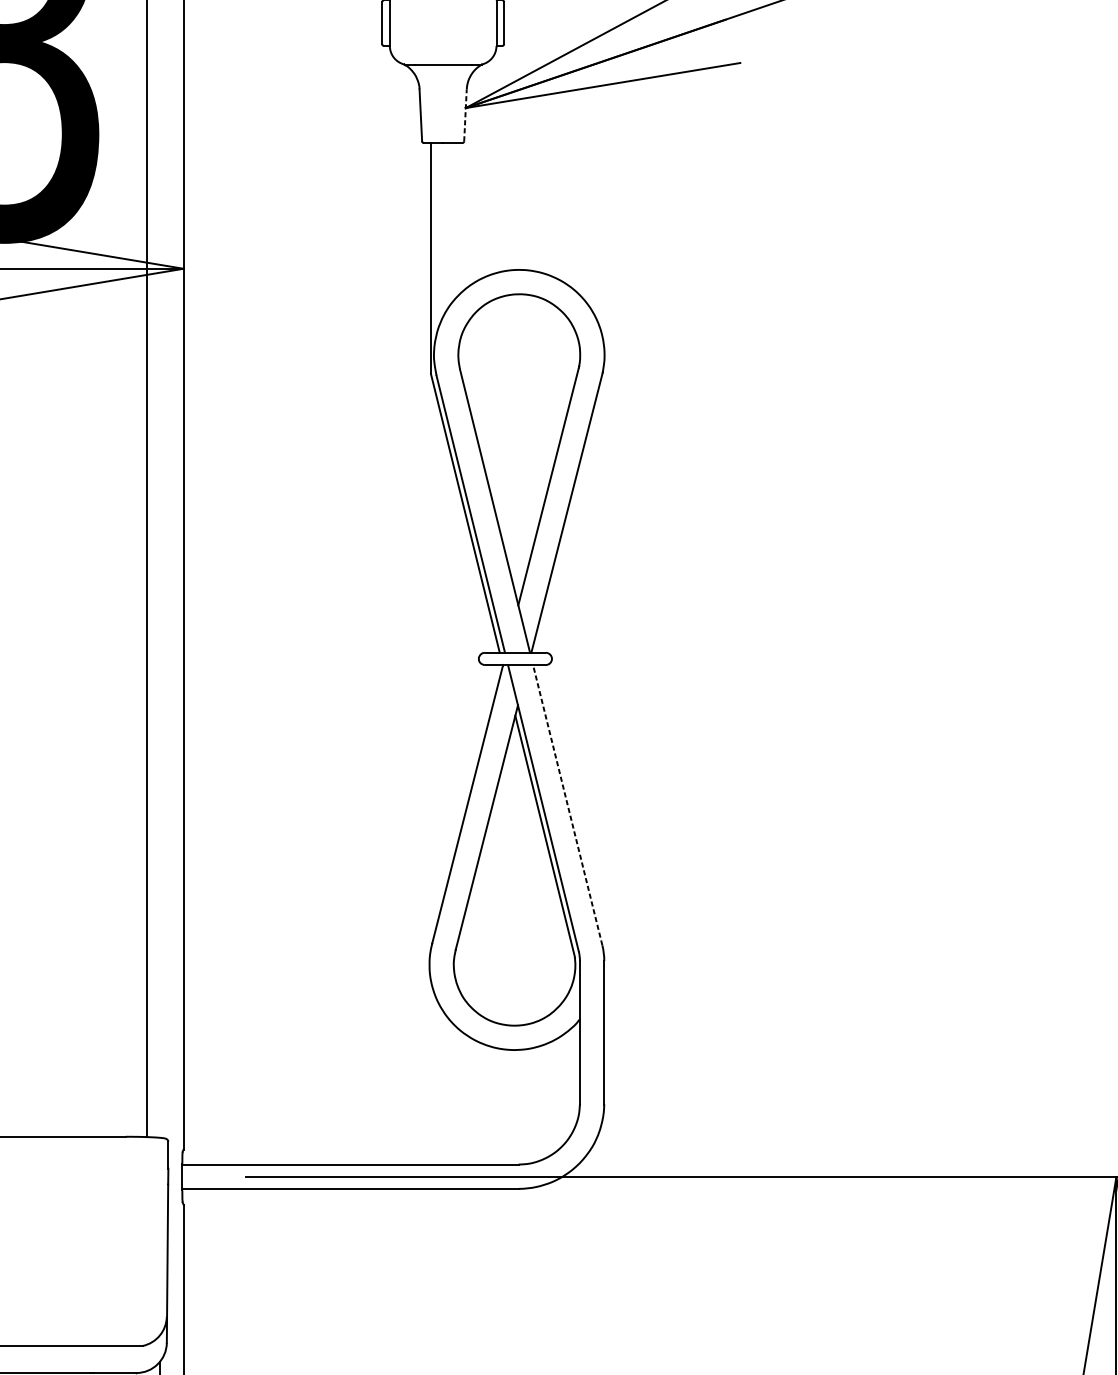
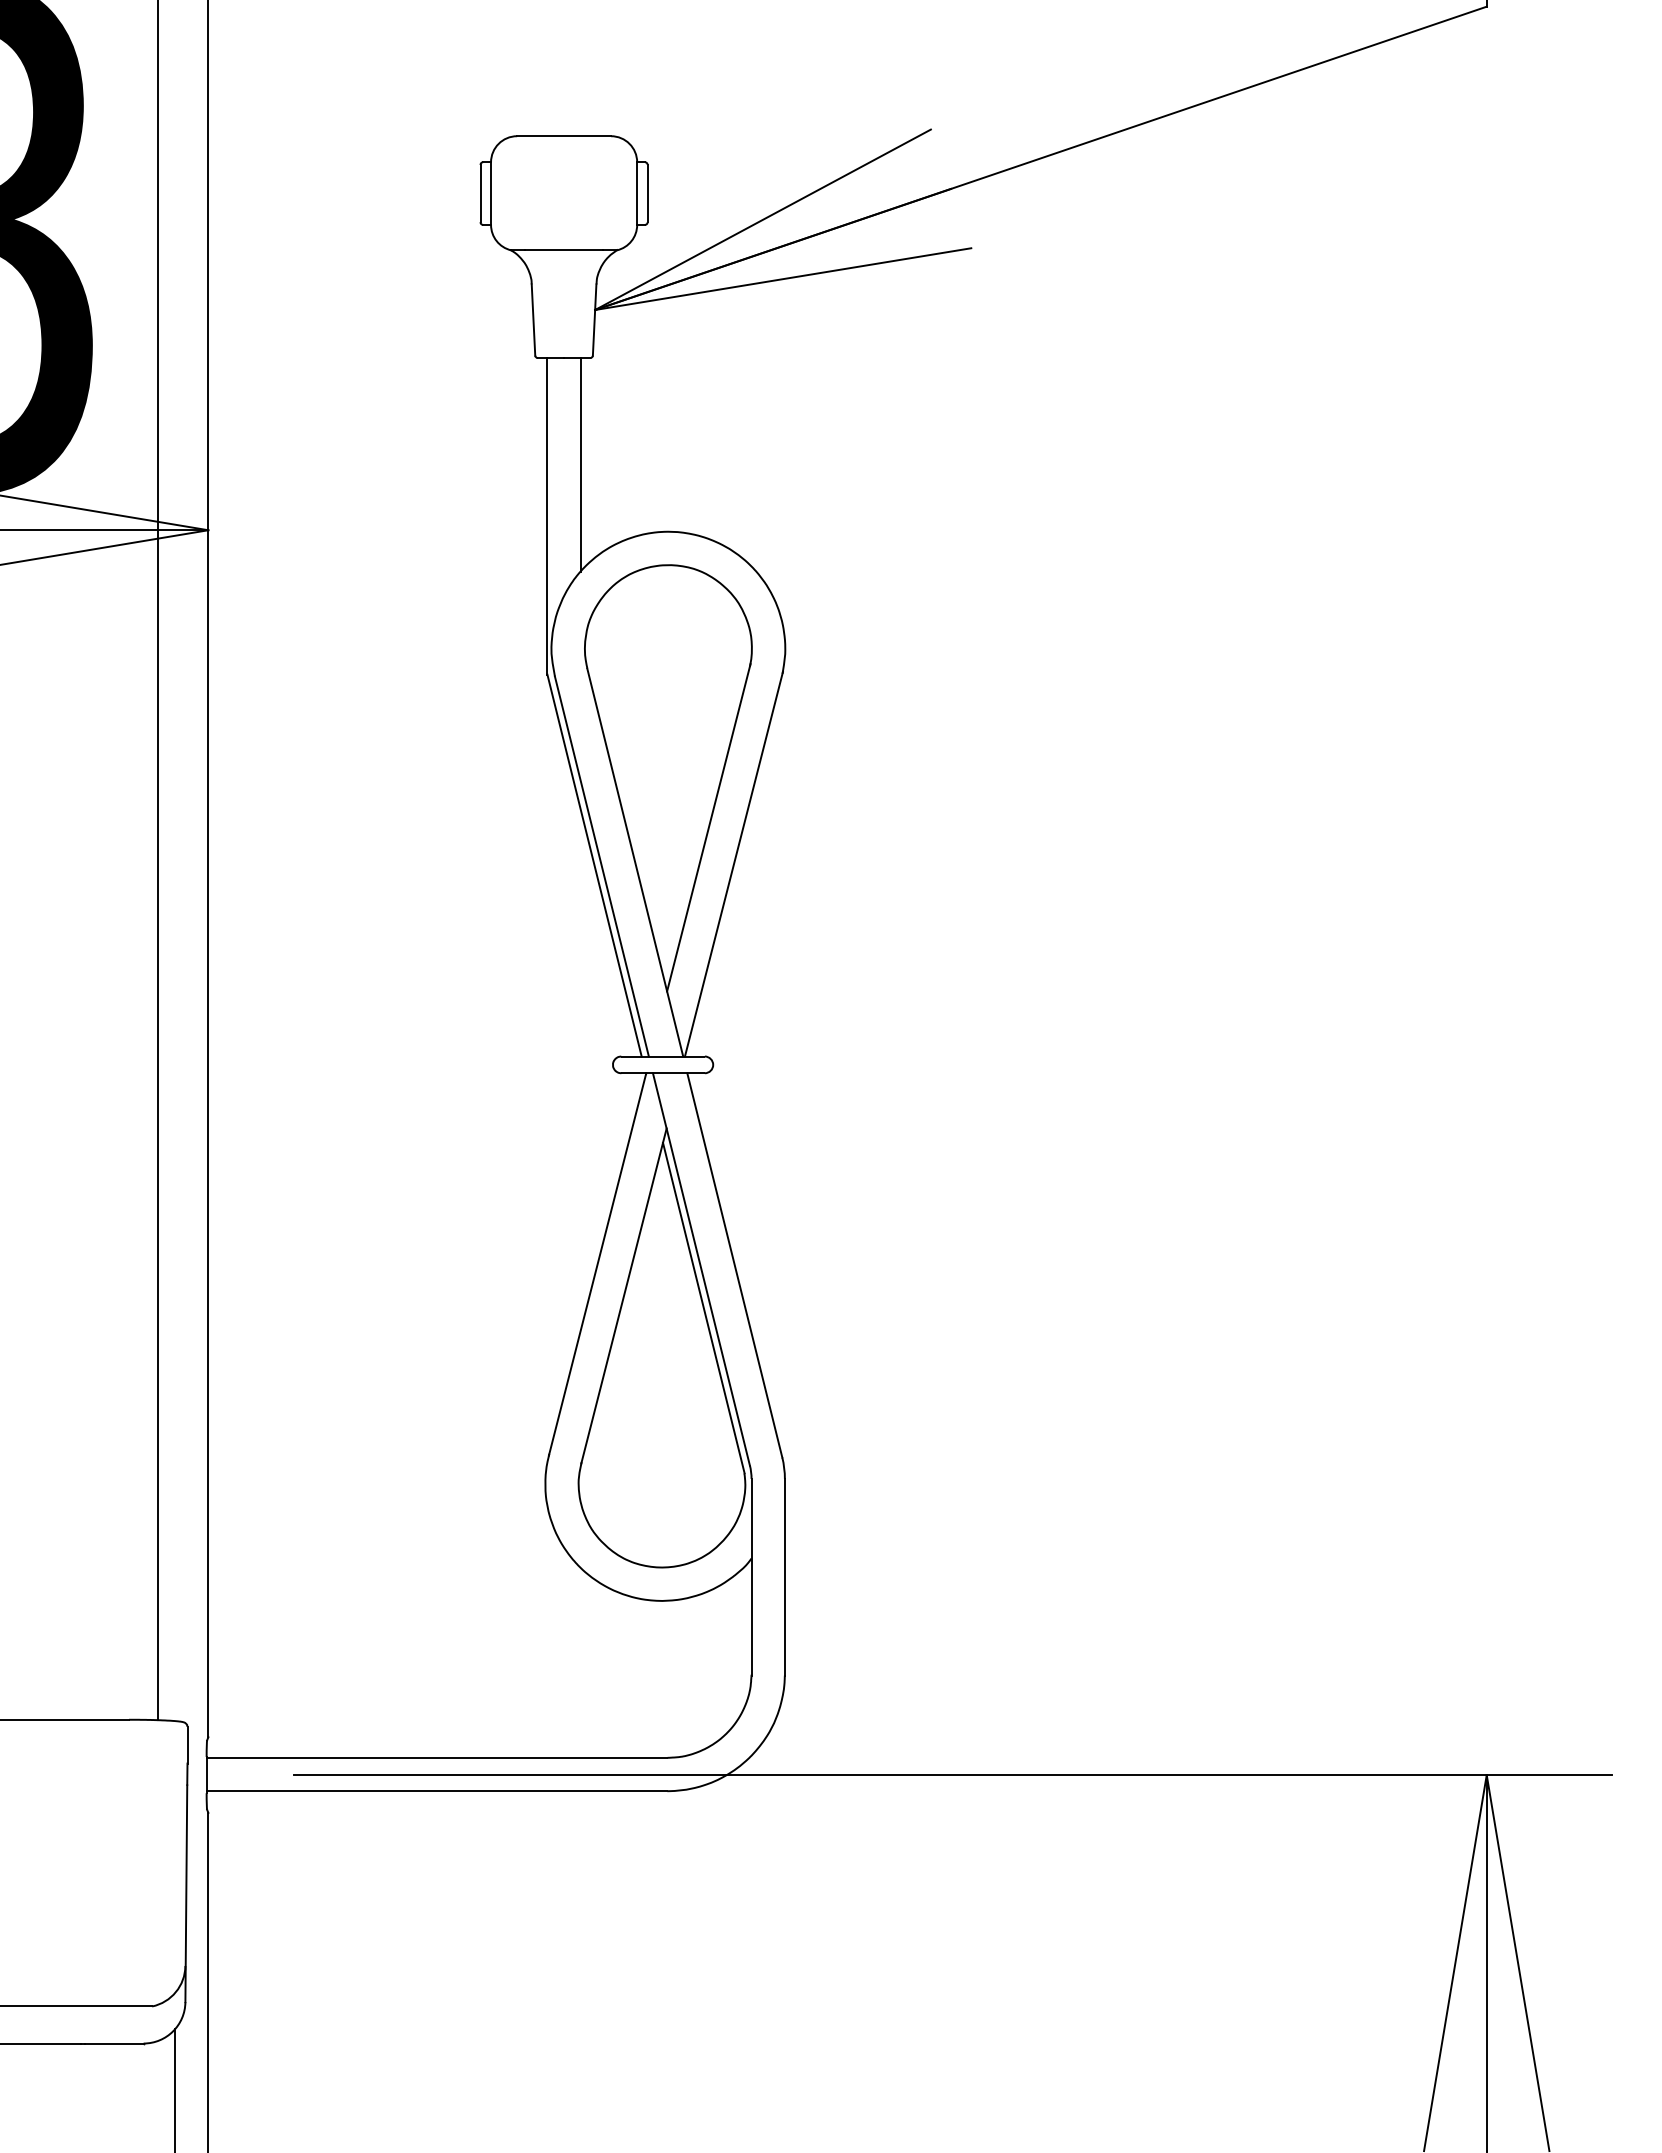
line: (465, 115) -> (594, 320), dashed -> solid
line: (455, 220) -> (580, 464), added
line: (567, 805) -> (734, 1265), dashed -> solid

